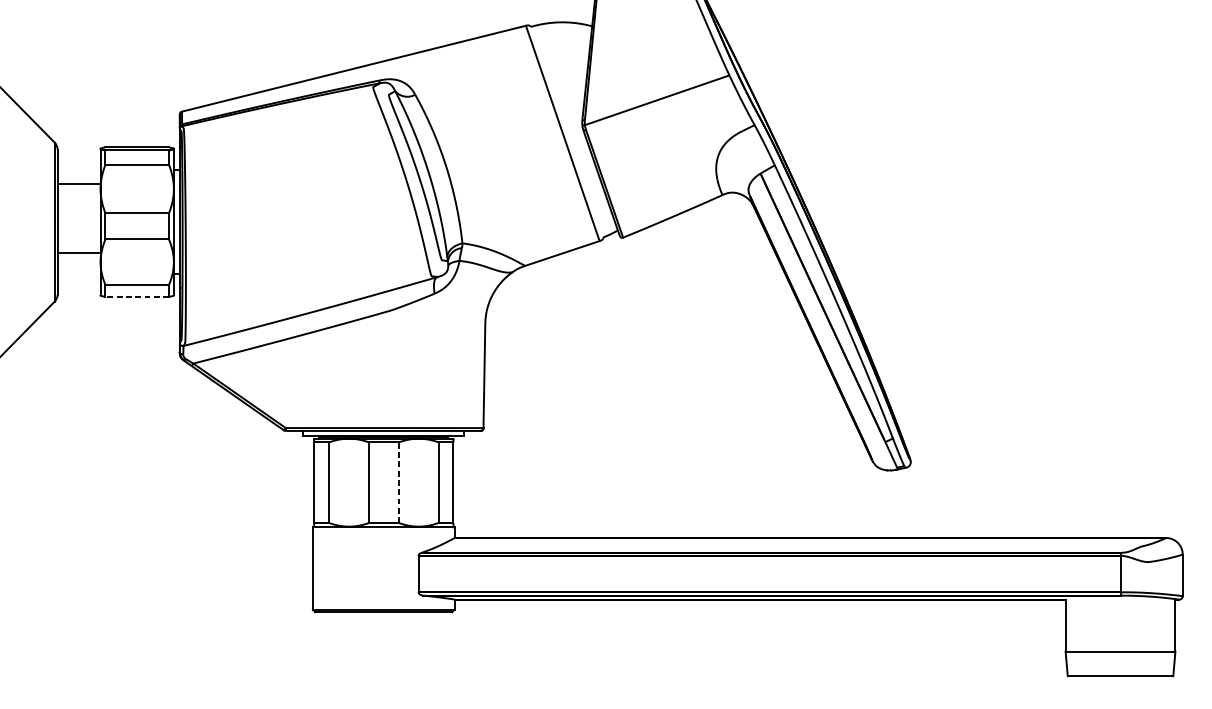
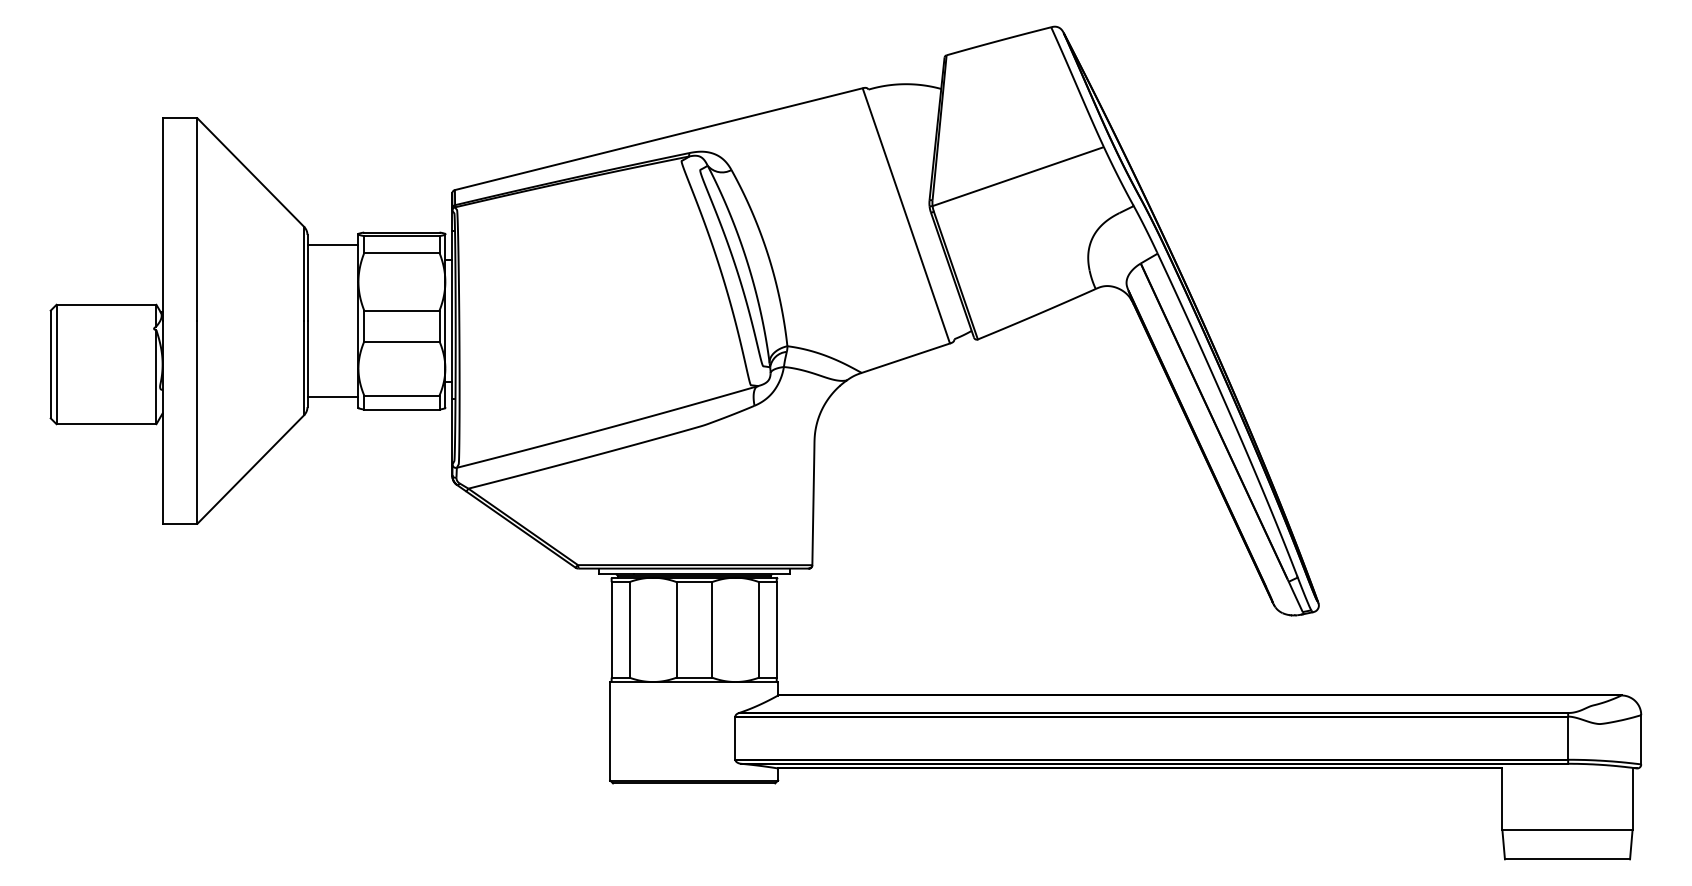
line: (78, 184) -> (332, 245), moved
line: (78, 252) -> (332, 396), moved
line: (136, 296) -> (401, 409), dashed -> solid
line: (399, 482) -> (712, 629), dashed -> solid

